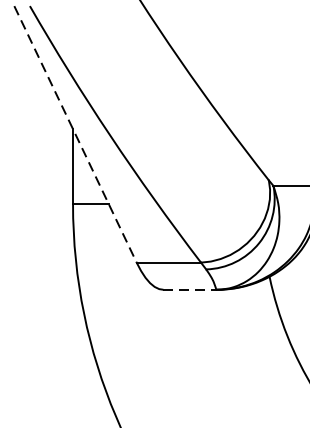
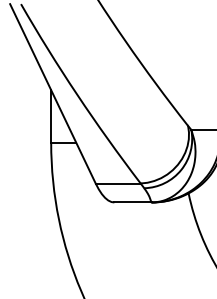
line: (76, 135) -> (53, 94), dashed -> solid
line: (190, 289) -> (133, 202), dashed -> solid

